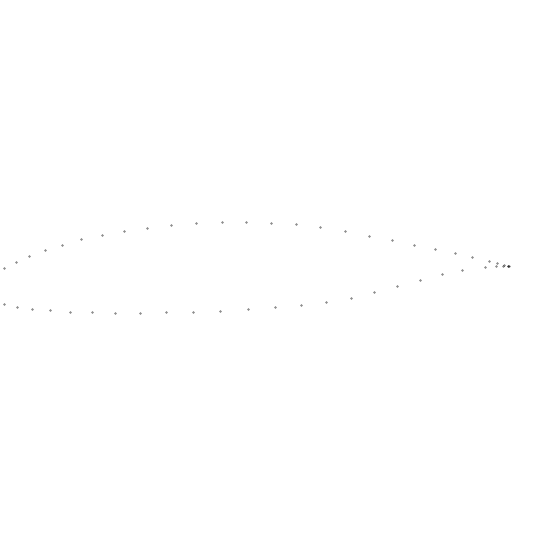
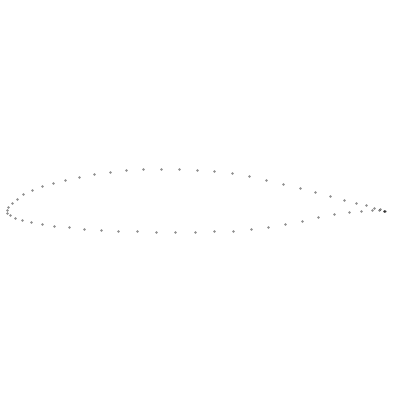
part: (497, 264) -> (373, 208), size x1.43

